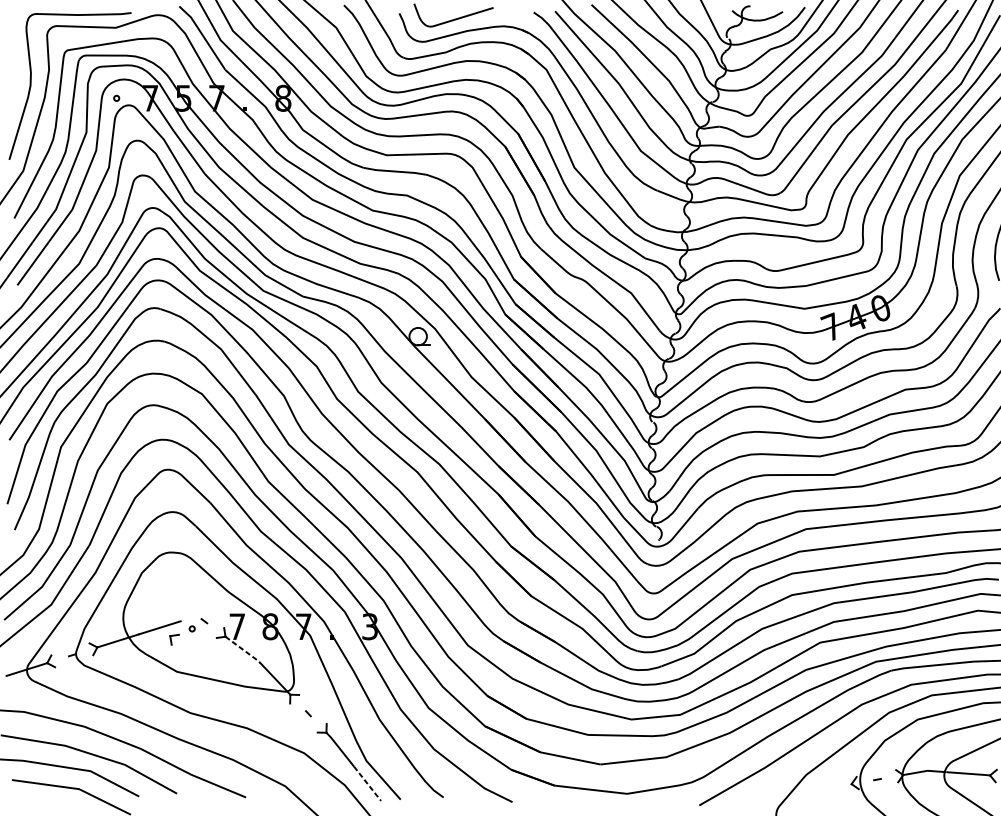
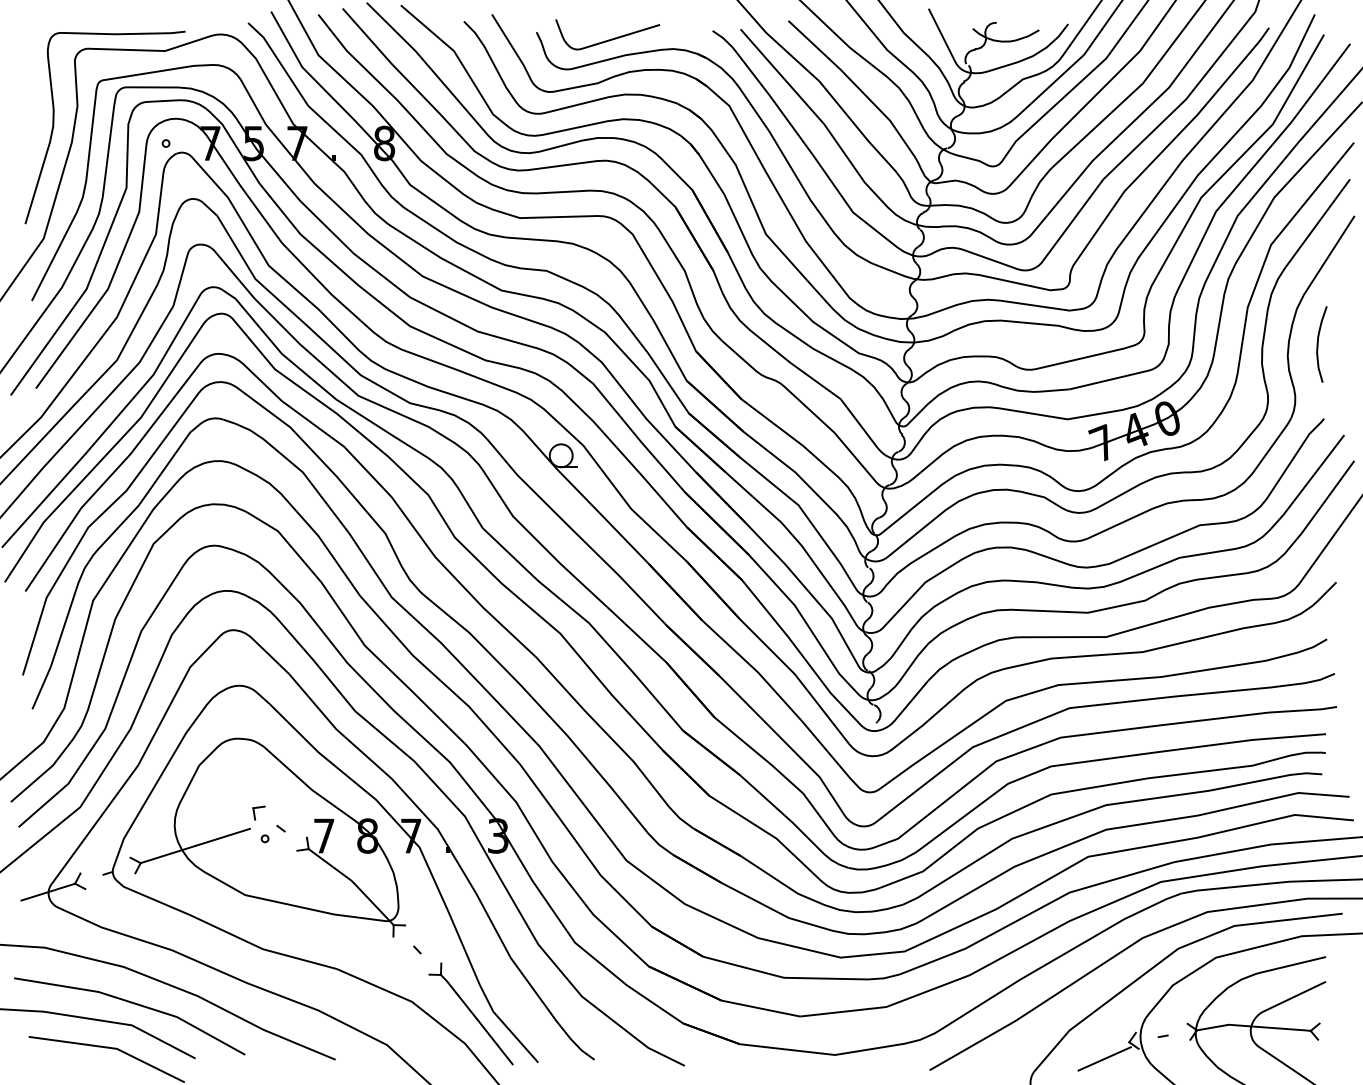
part: (174, 639) -> (258, 812), moved
line: (243, 650) -> (332, 866), dashed -> solid
line: (367, 783) -> (494, 1041), dashed -> solid
line: (832, 796) -> (1104, 1058), added

